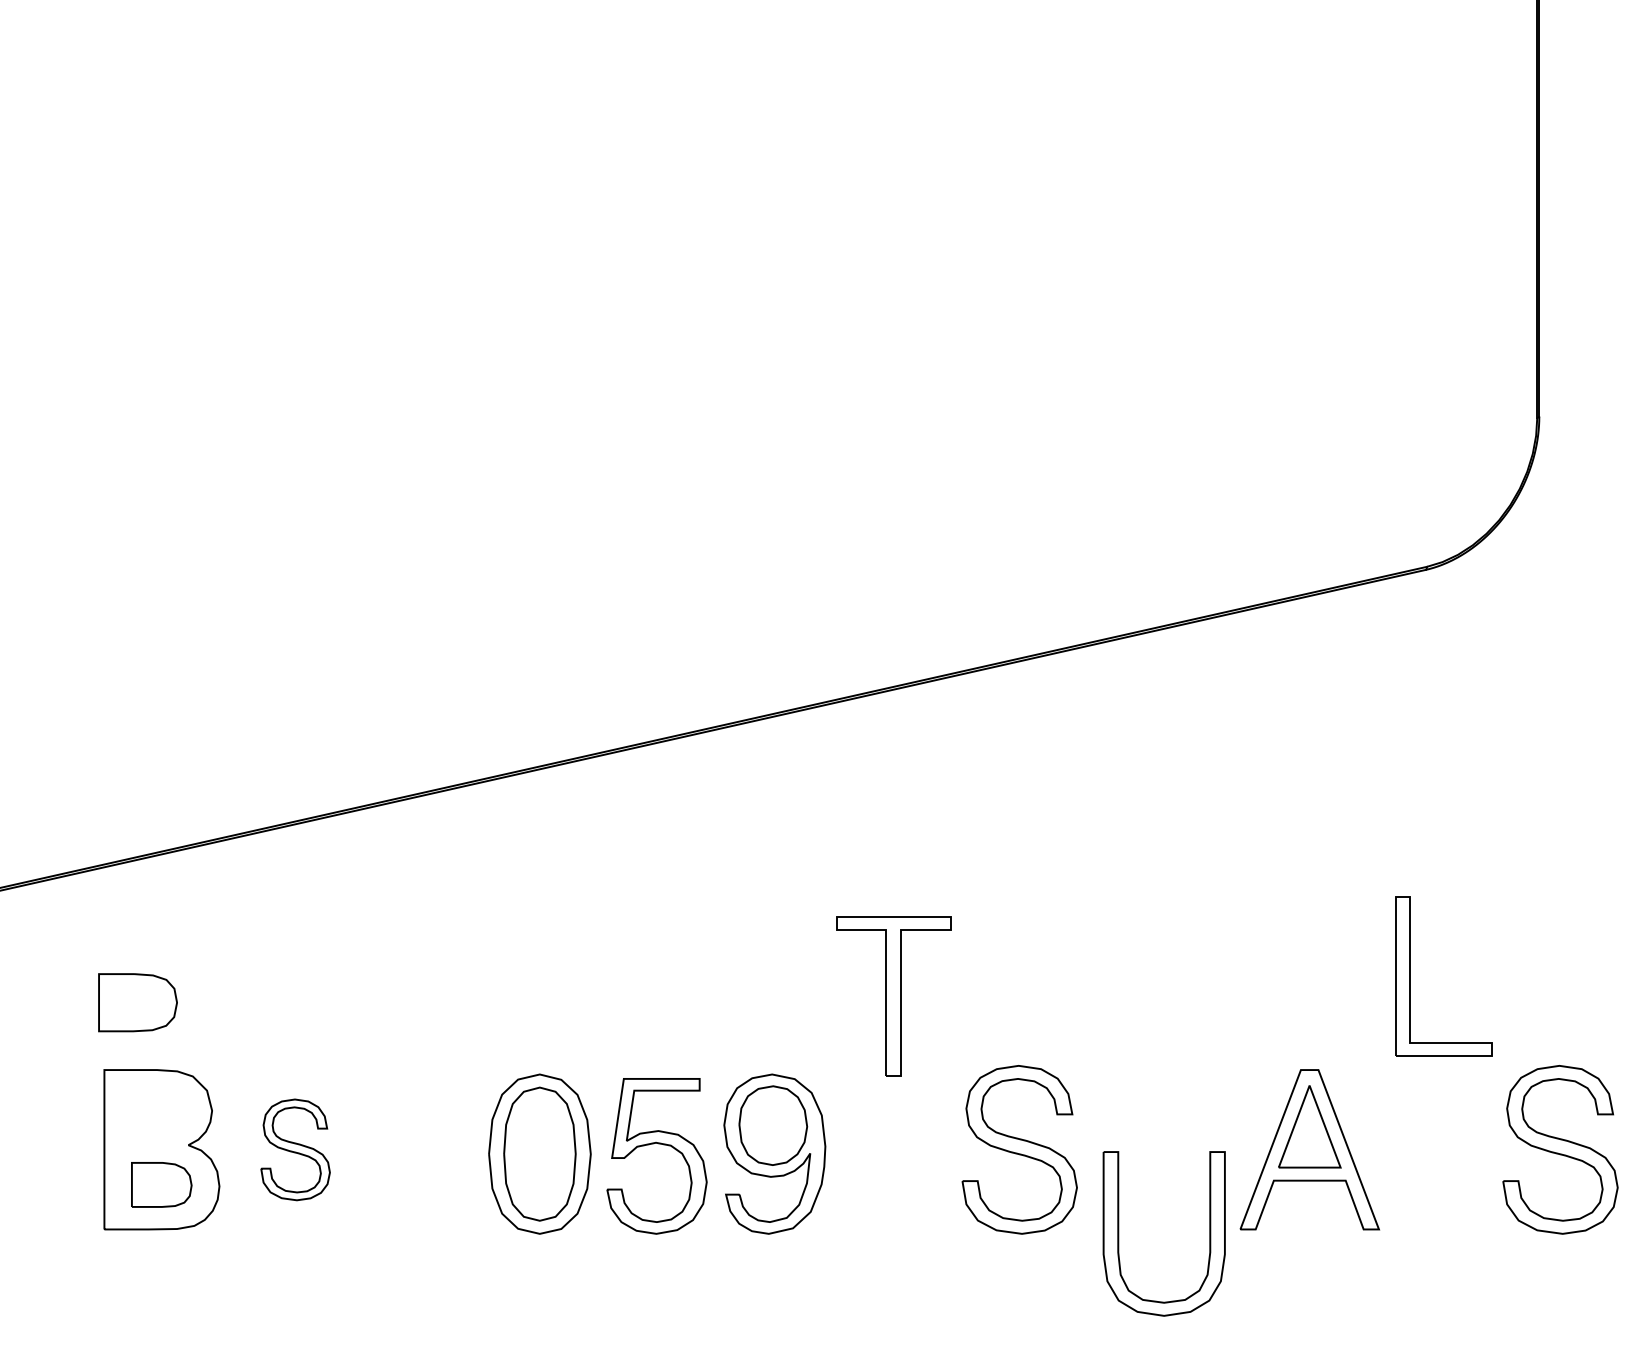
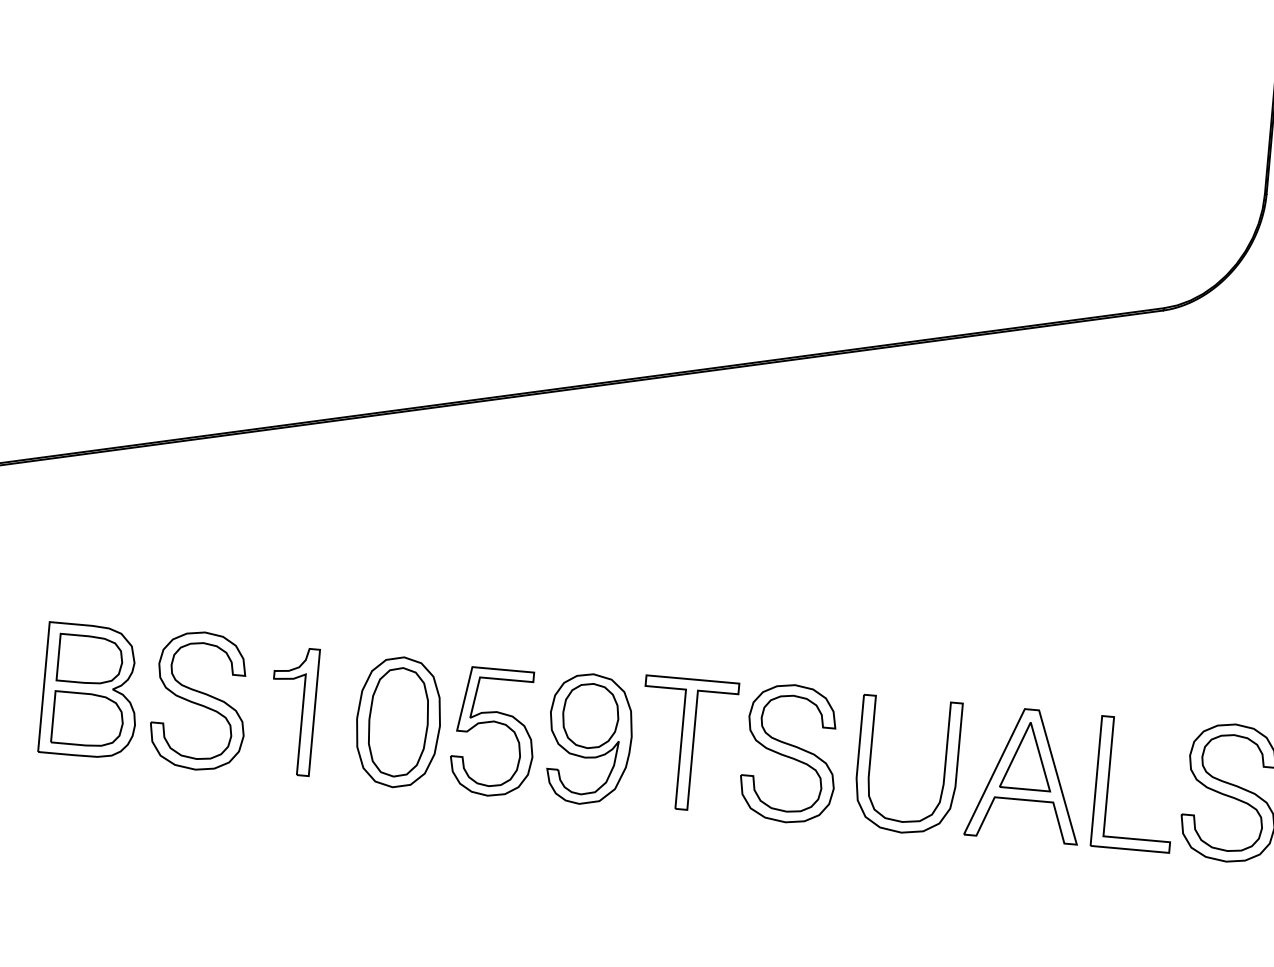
part: (1410, 976) -> (1108, 781), moved
part: (893, 996) -> (687, 744), moved
part: (137, 1002) -> (89, 659), moved
part: (295, 1149) -> (199, 700), size x1.67
part: (421, 1151) -> (302, 711), added
part: (161, 1184) -> (87, 719), size x1.43
part: (1119, 1233) -> (871, 762), moved

